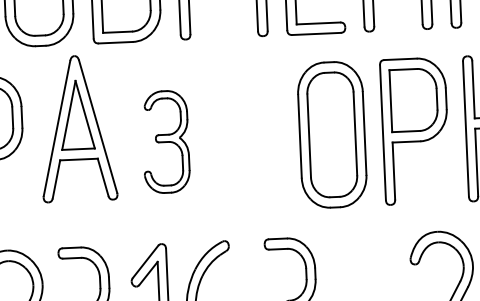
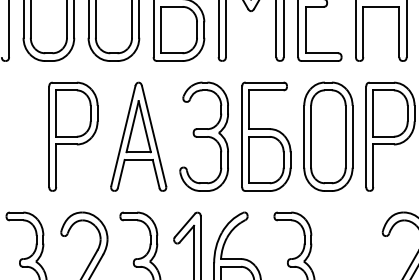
part: (77, 128) -> (138, 136), moved
part: (249, 138) -> (266, 136), added
part: (165, 141) -> (203, 136), size x1.43

